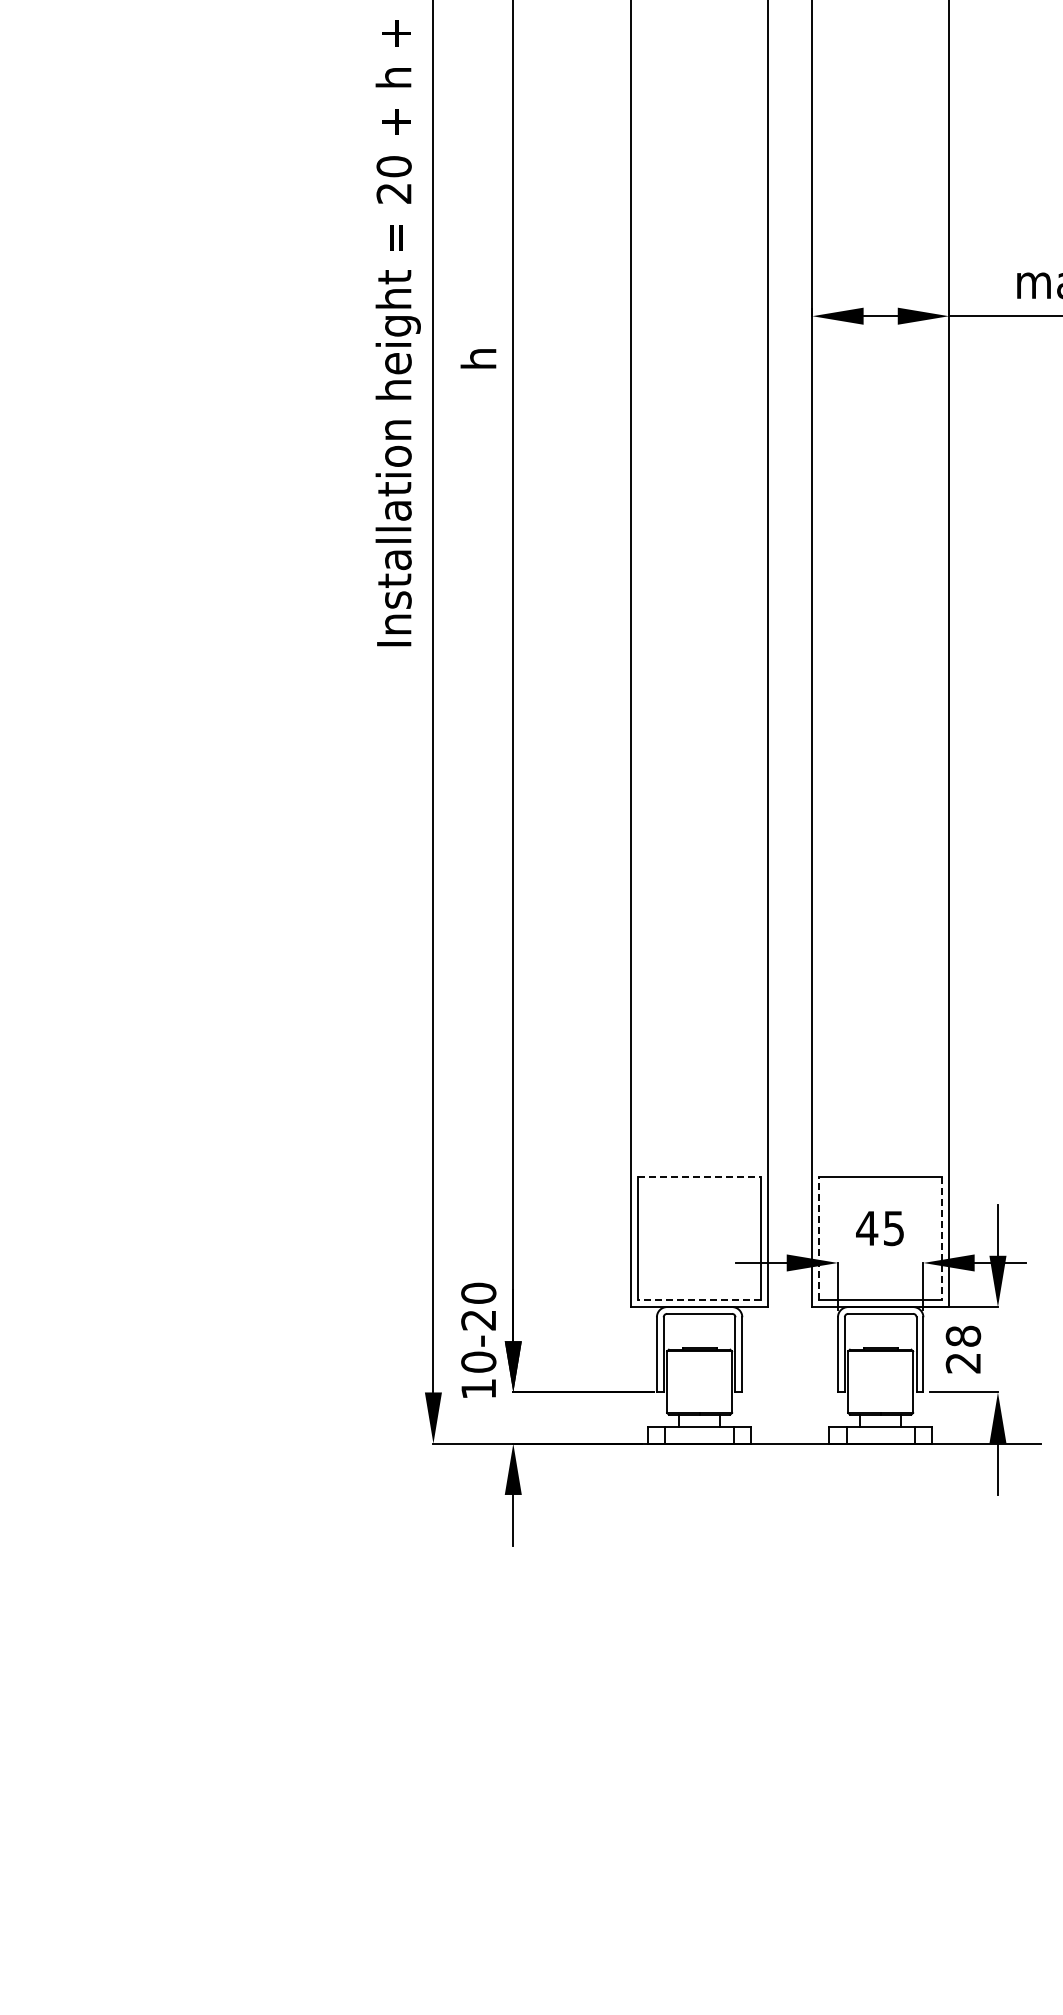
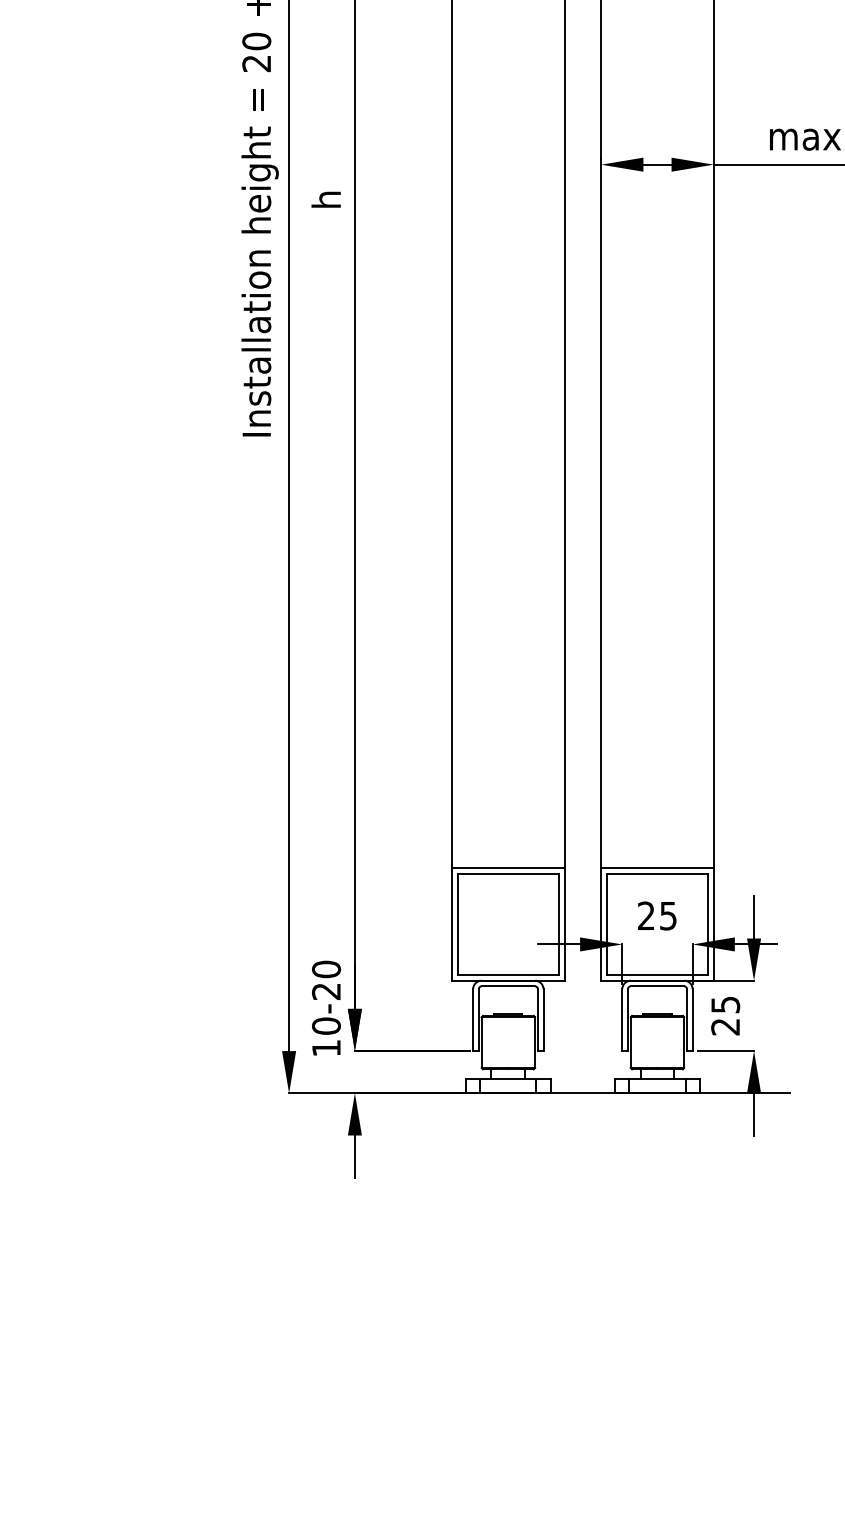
line: (699, 1170) -> (508, 868), added
line: (880, 1170) -> (657, 868), added
line: (700, 1177) -> (509, 874), dashed -> solid
text: (867, 1227) -> (646, 915), 45 -> 25
line: (819, 1238) -> (607, 924), dashed -> solid
line: (942, 1239) -> (708, 925), dashed -> solid
line: (699, 1300) -> (508, 975), dashed -> solid
text: (963, 1335) -> (725, 1004), 28 -> 25

